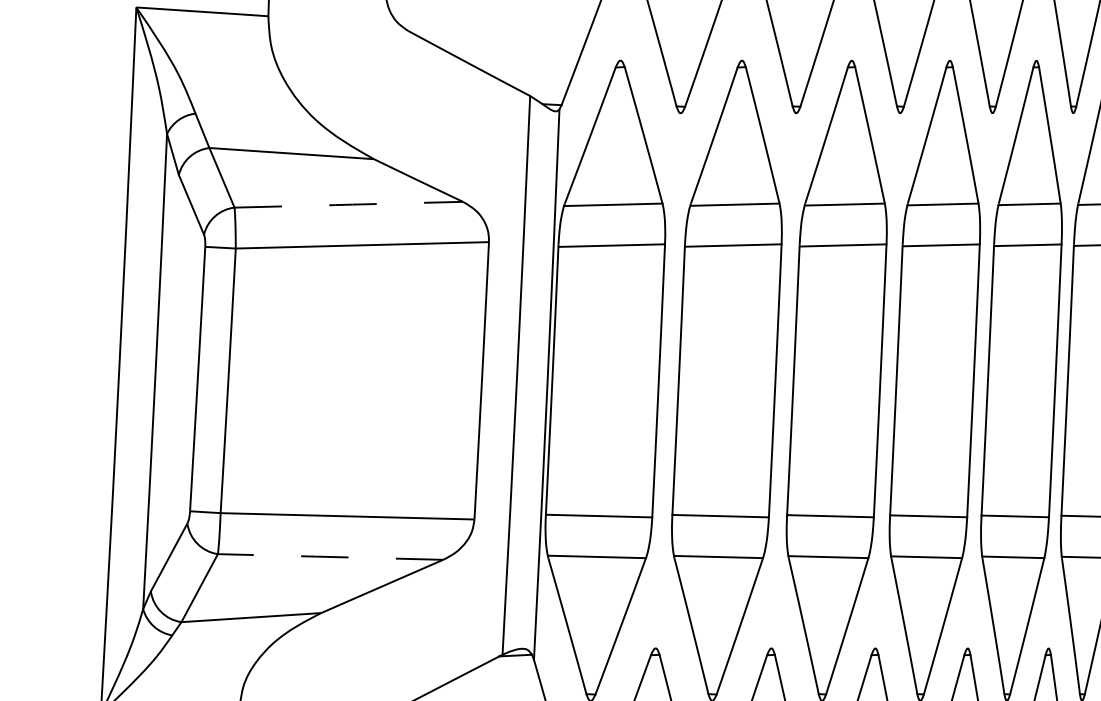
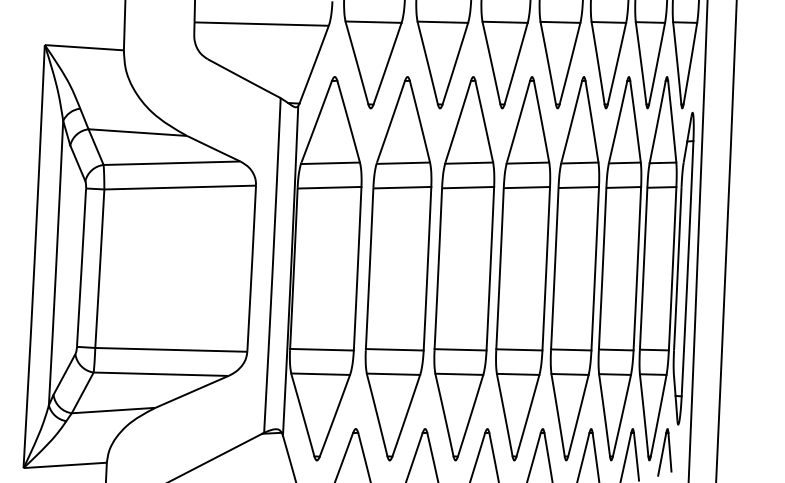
line: (349, 205) -> (172, 163), dashed -> solid
line: (327, 557) -> (159, 374), dashed -> solid

